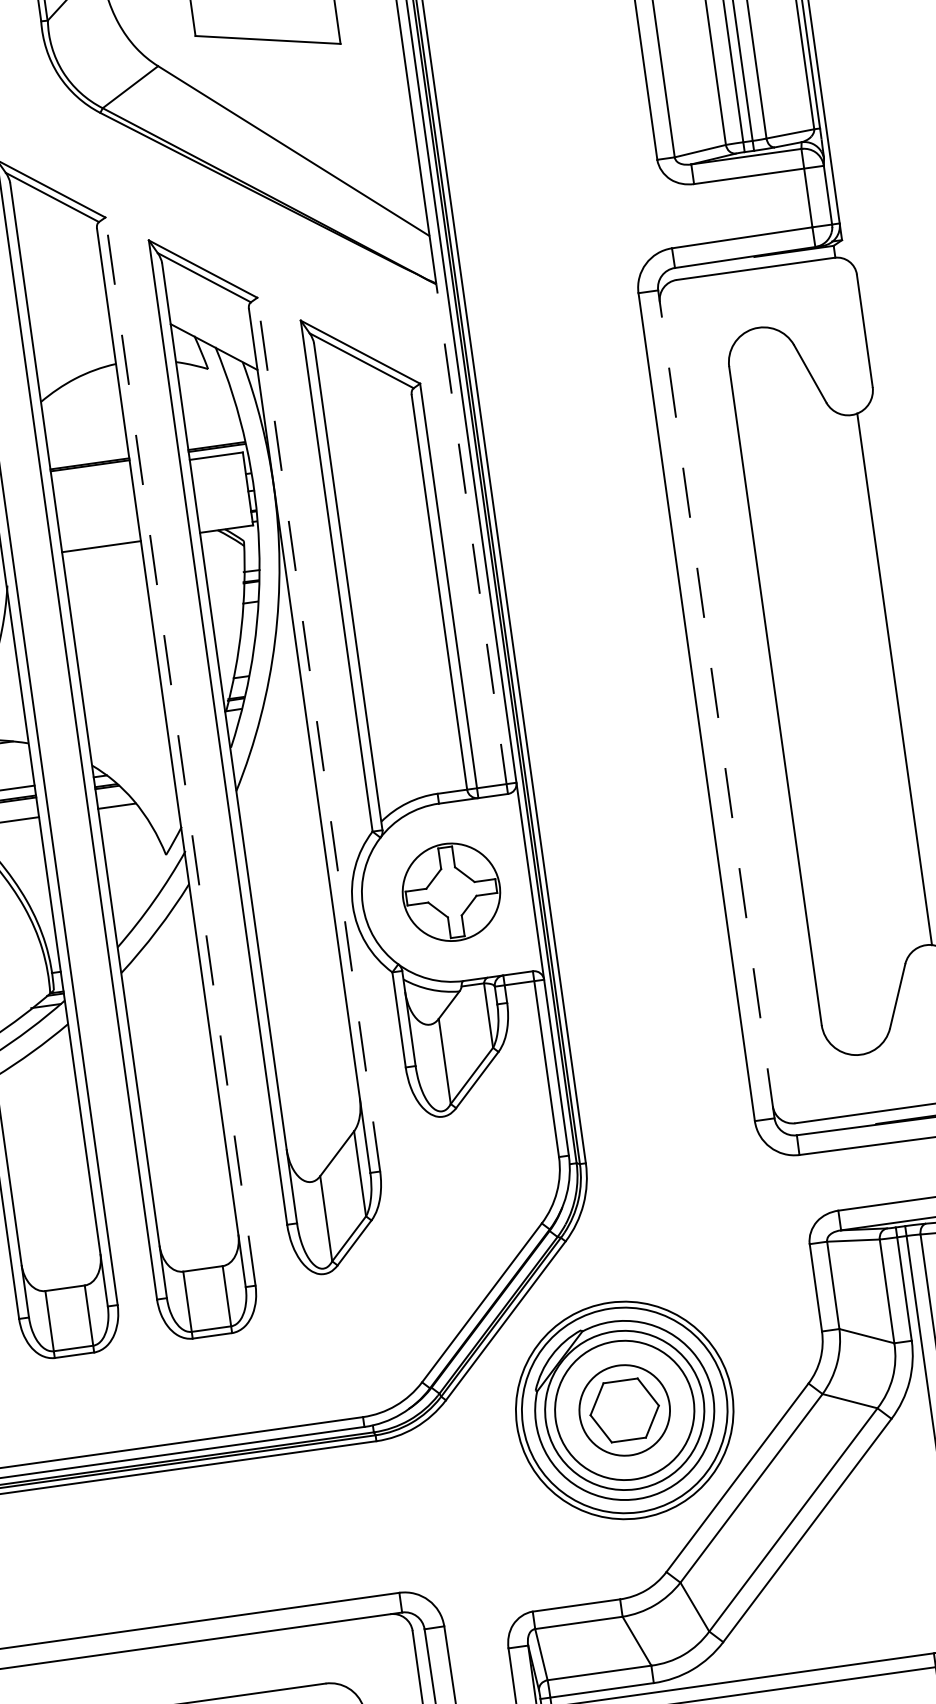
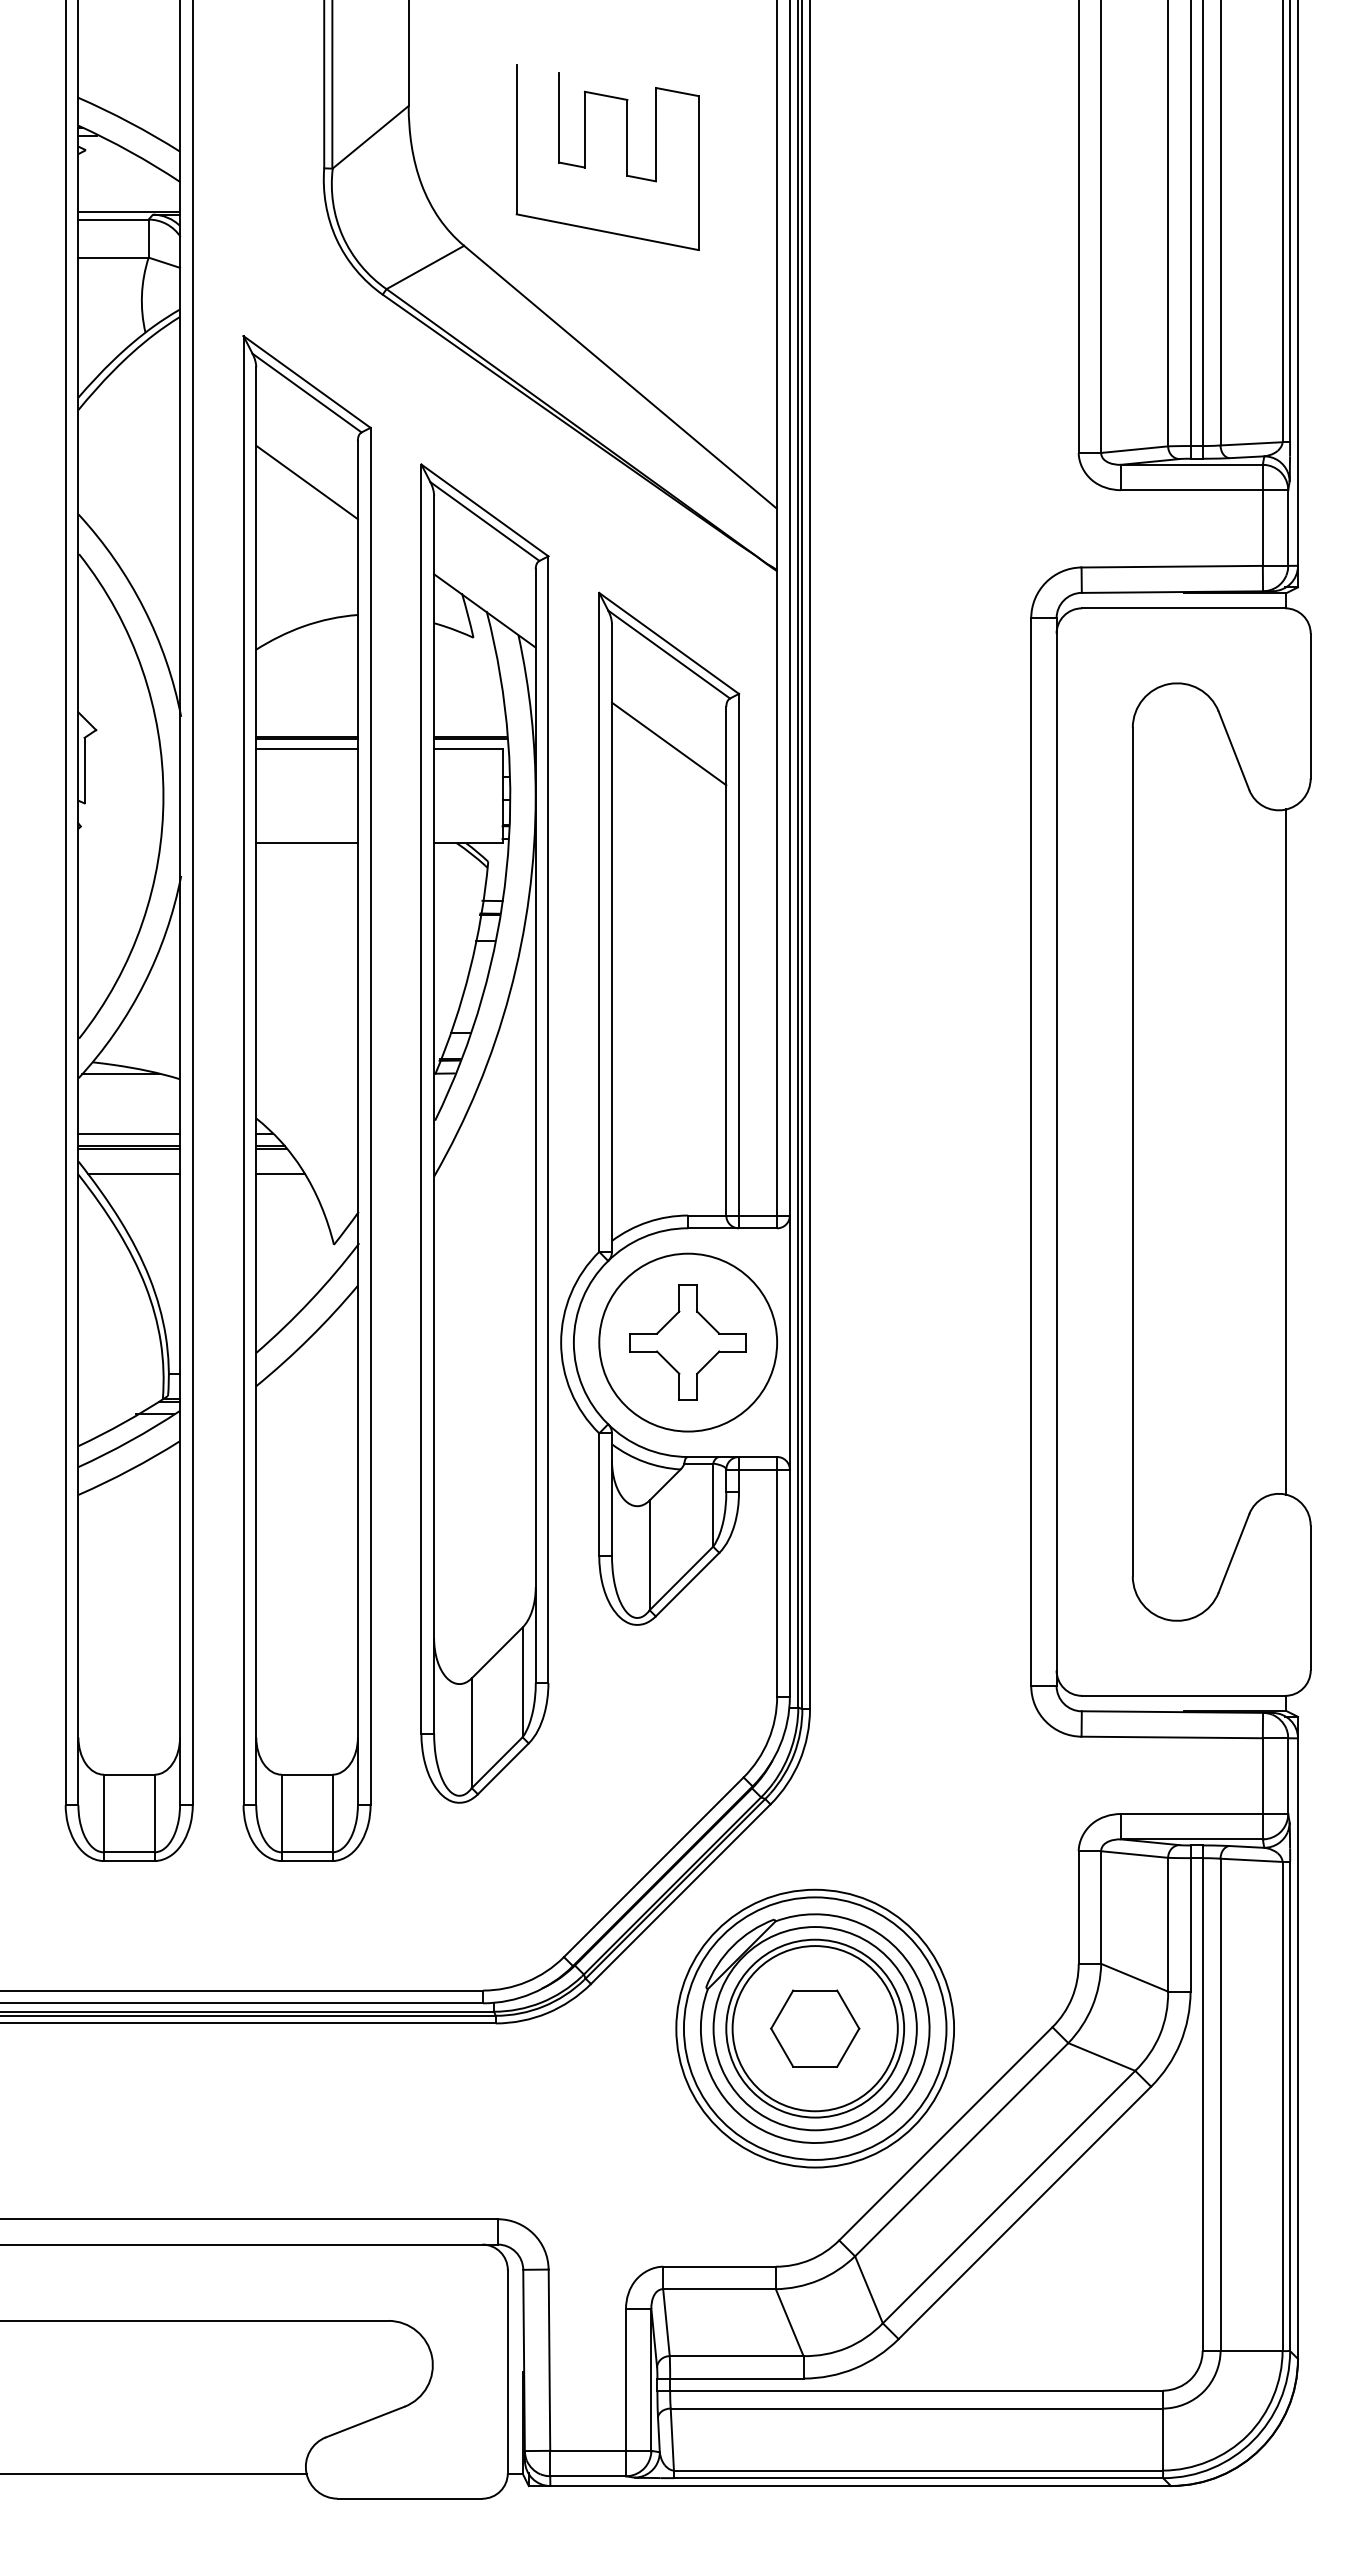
line: (61, 266) -> (306, 482), added
line: (371, 429) -> (669, 743), added
line: (90, 473) -> (306, 749), added
line: (472, 538) -> (777, 899), dashed -> solid
line: (716, 704) -> (1056, 1152), dashed -> solid
line: (318, 734) -> (548, 1119), dashed -> solid
line: (180, 751) -> (370, 1116), dashed -> solid
circle: (451, 892) -> (688, 1342), size x1.43
circle: (624, 1410) -> (814, 2028), size x1.43

